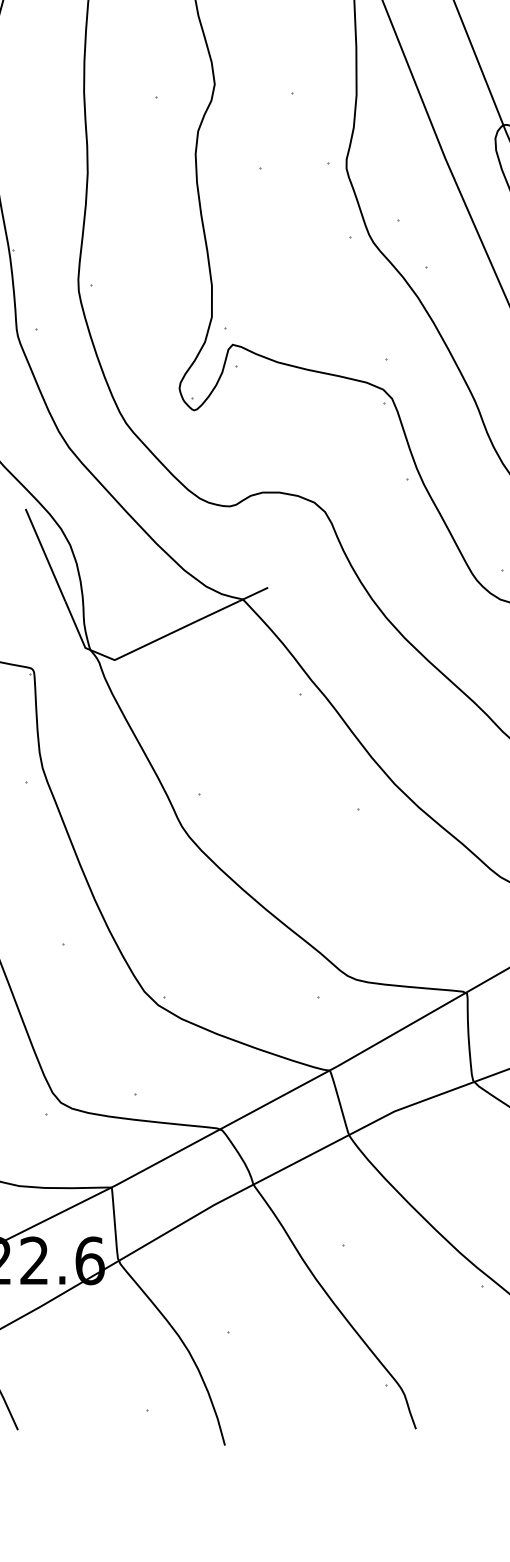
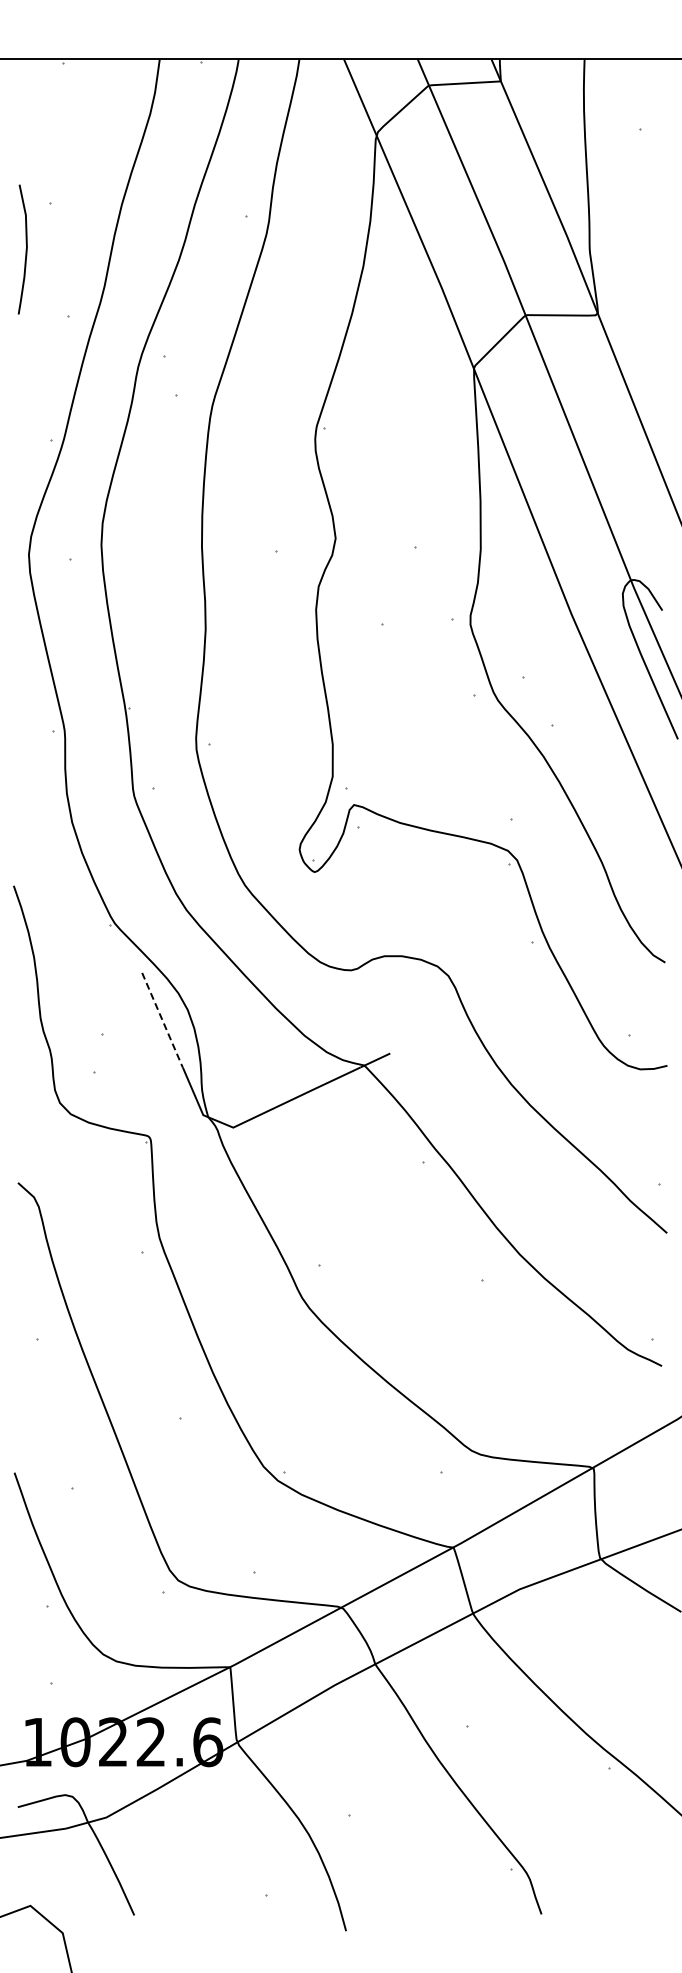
line: (45, 555) -> (162, 1020), solid -> dashed

